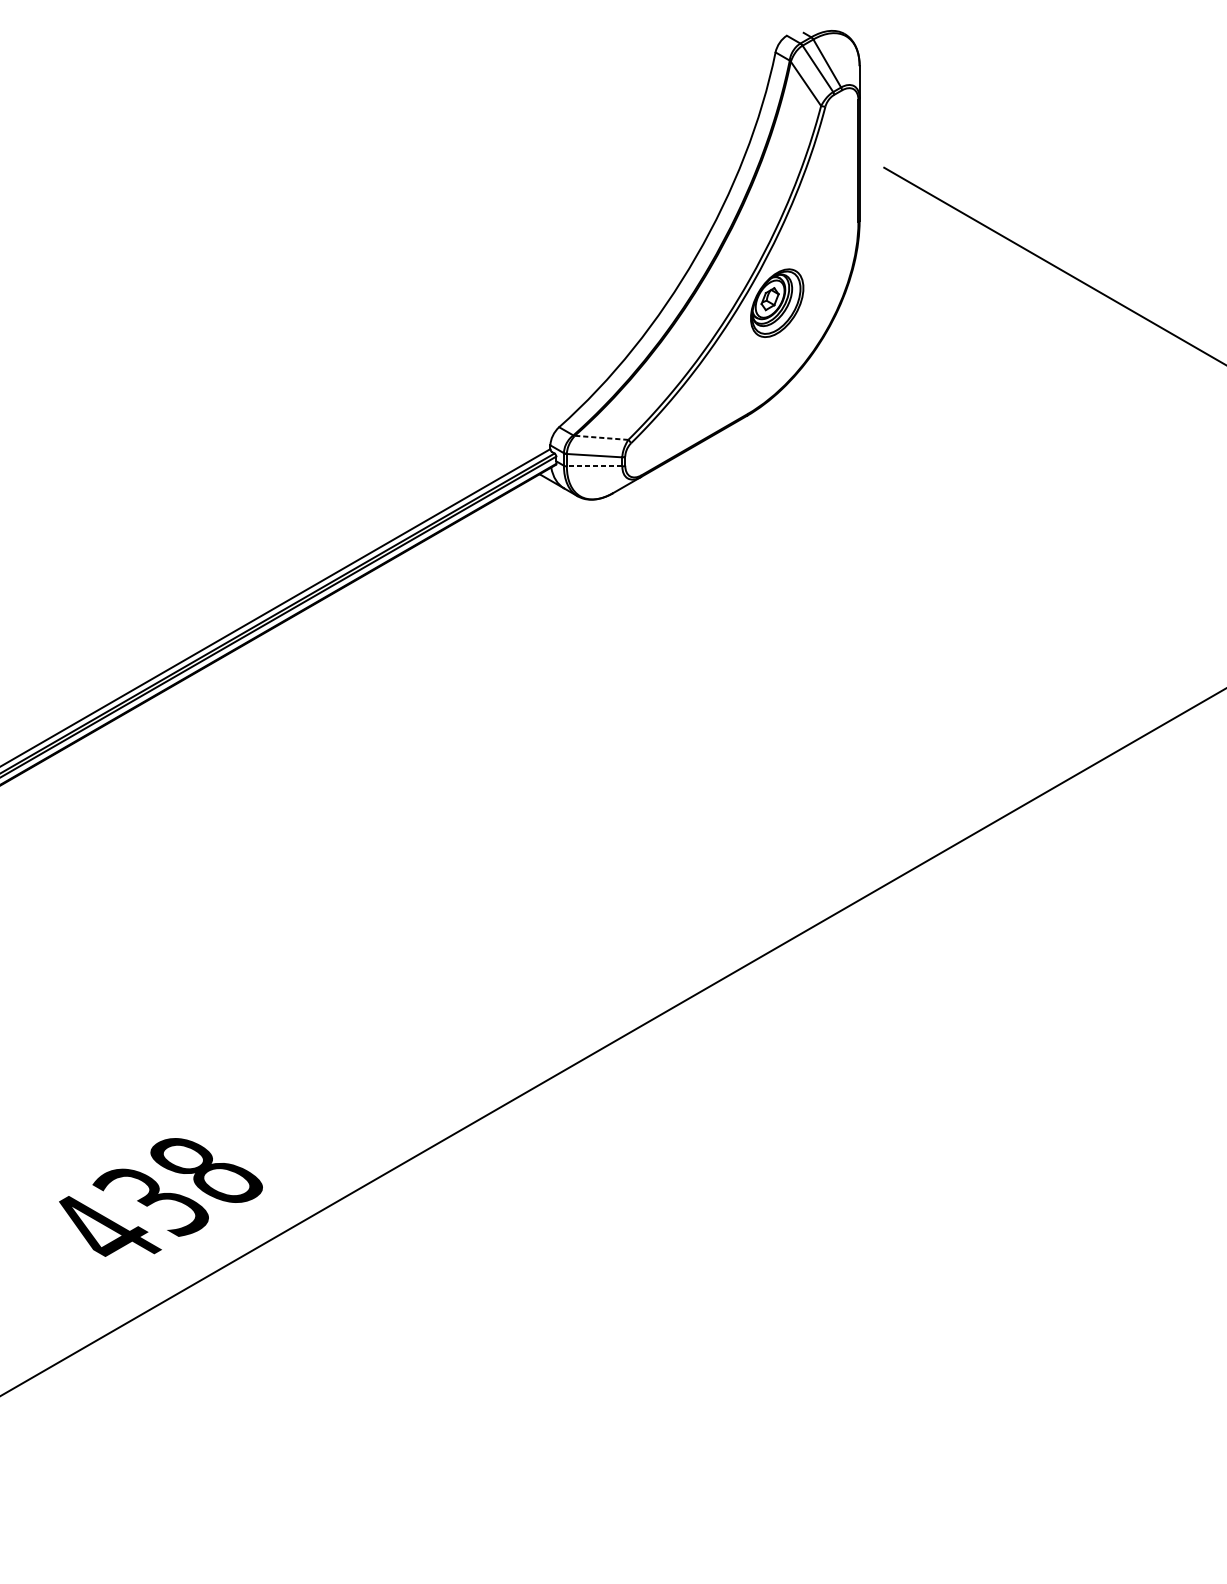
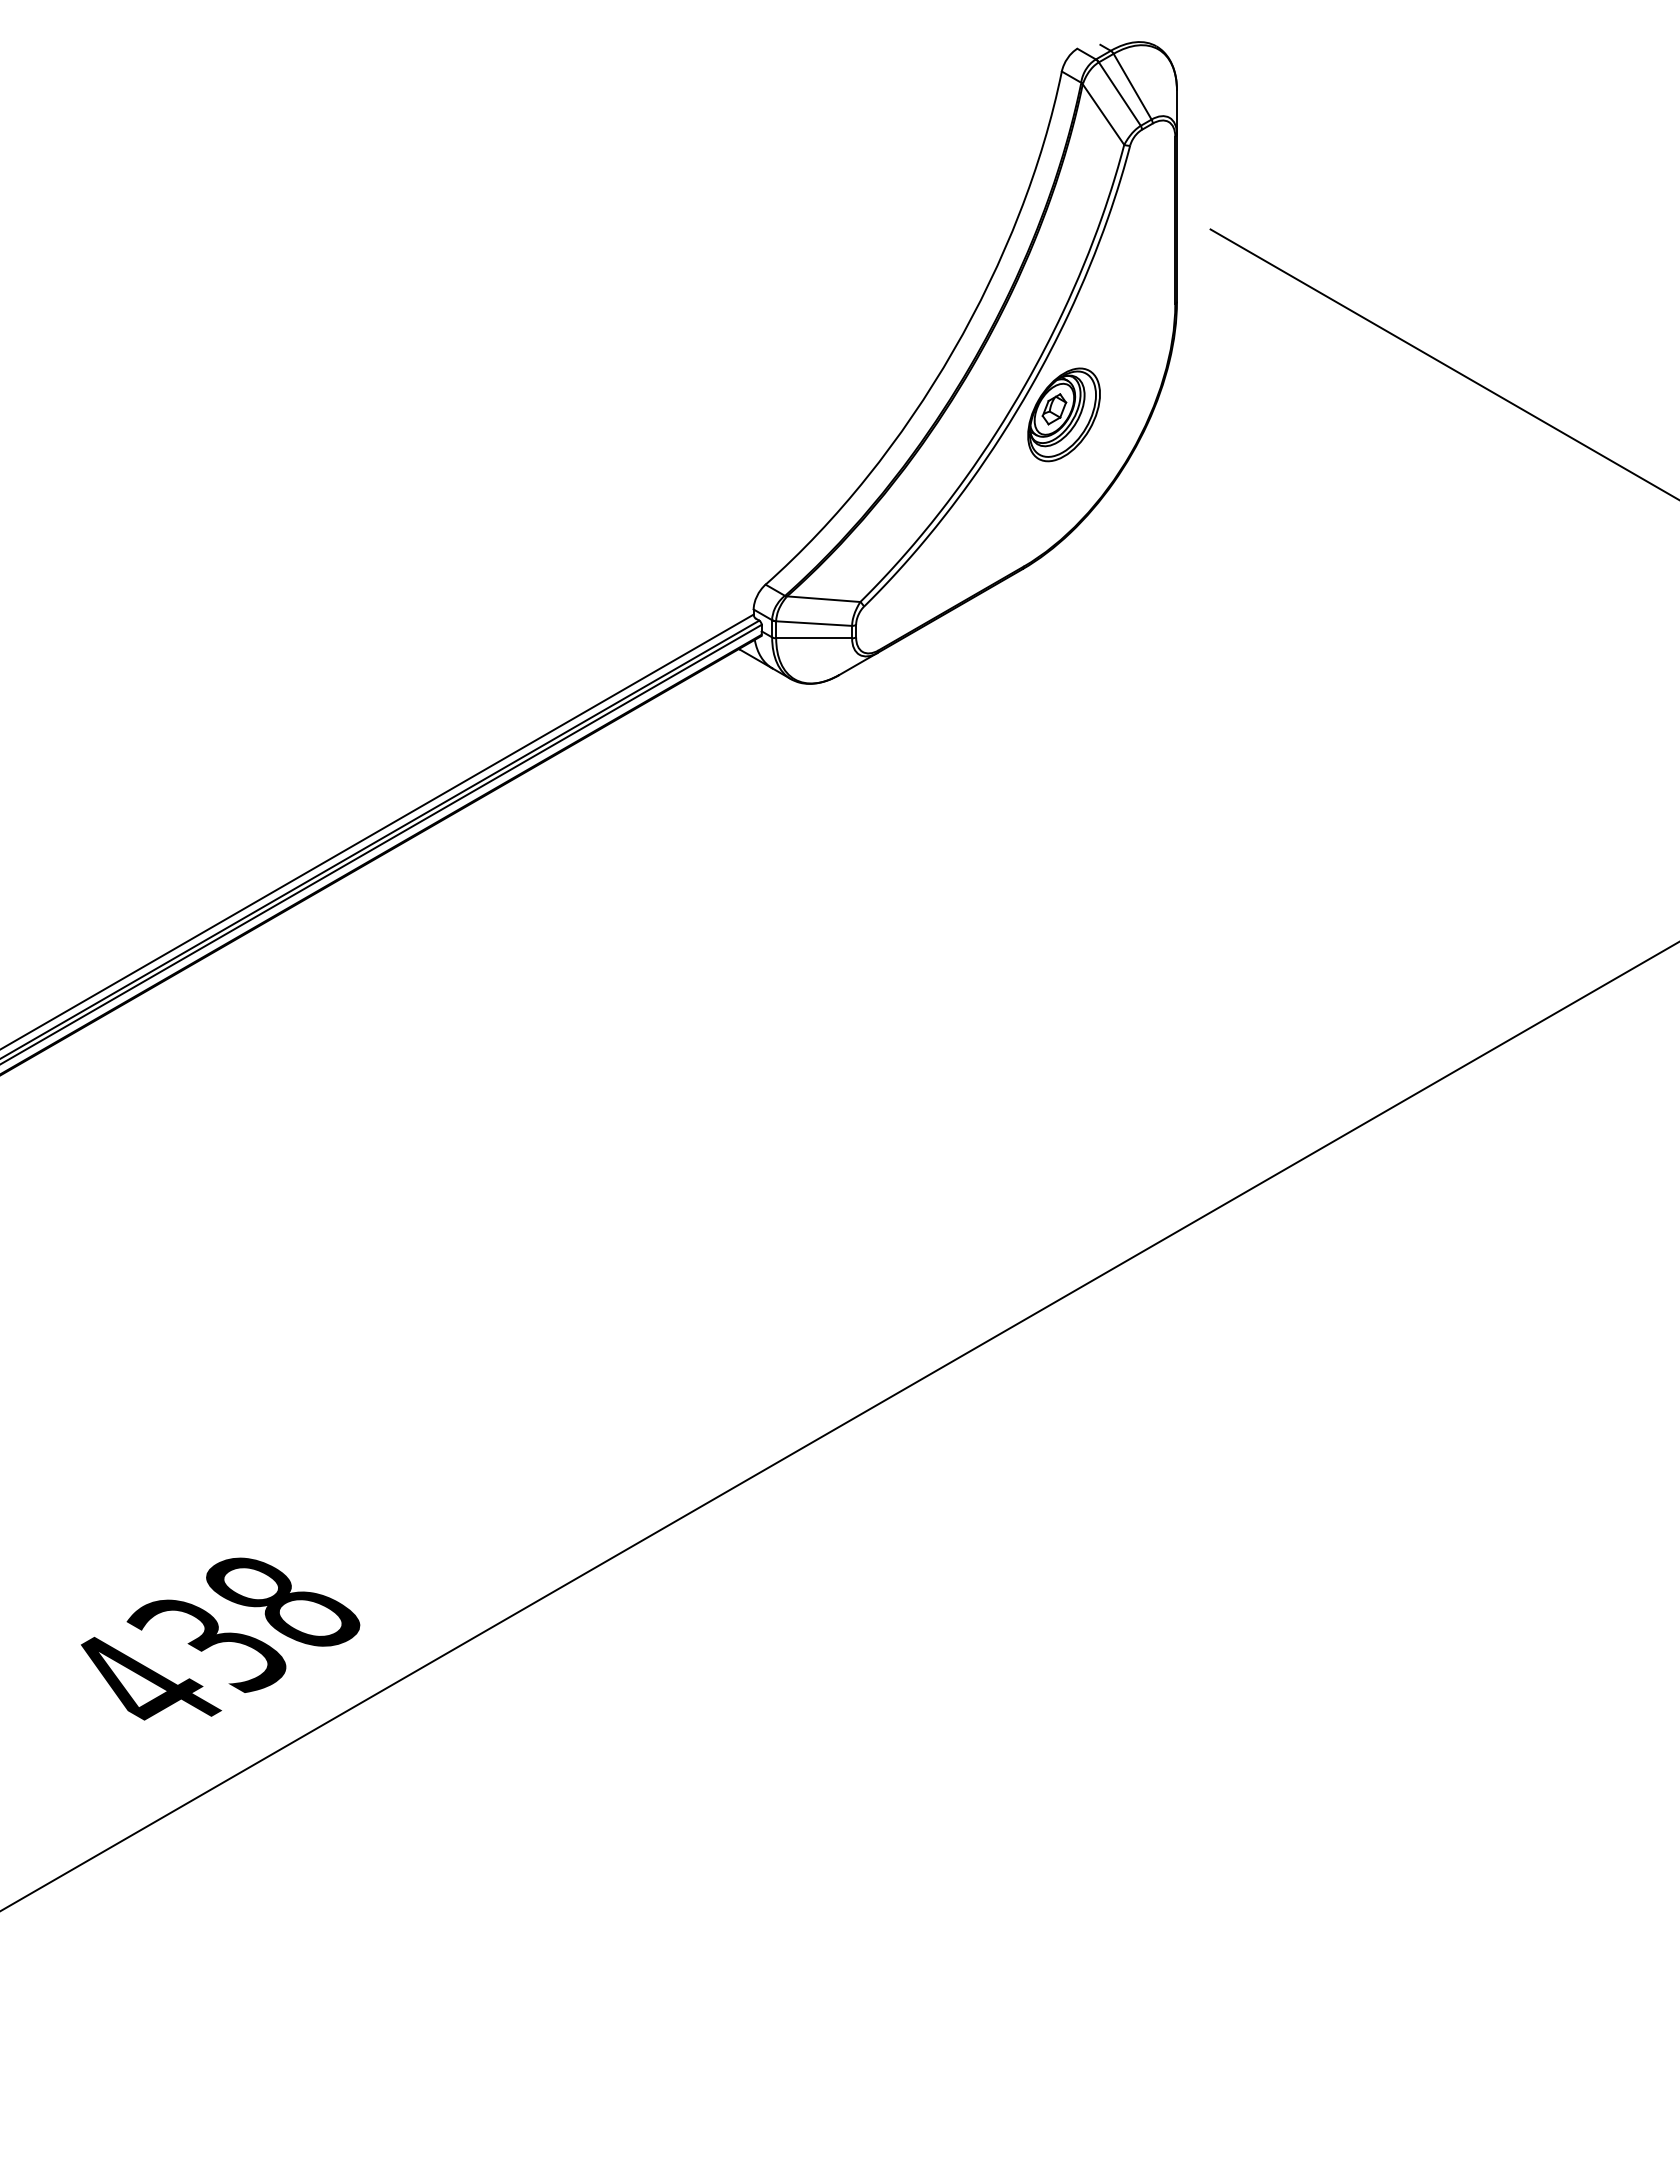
line: (601, 438) -> (823, 599), dashed -> solid
line: (594, 466) -> (814, 638), dashed -> solid

